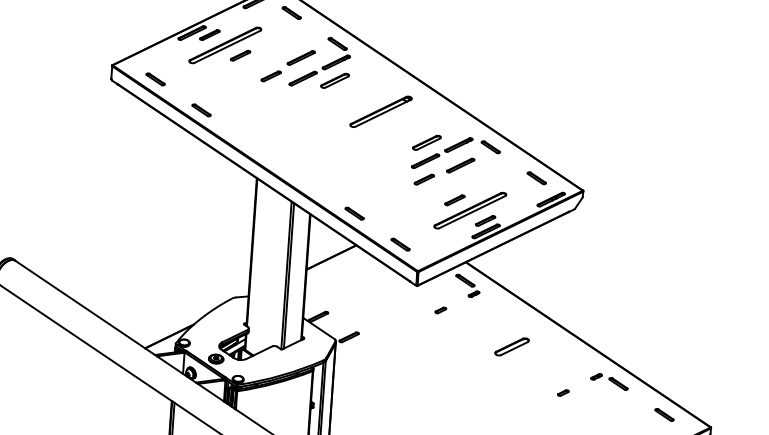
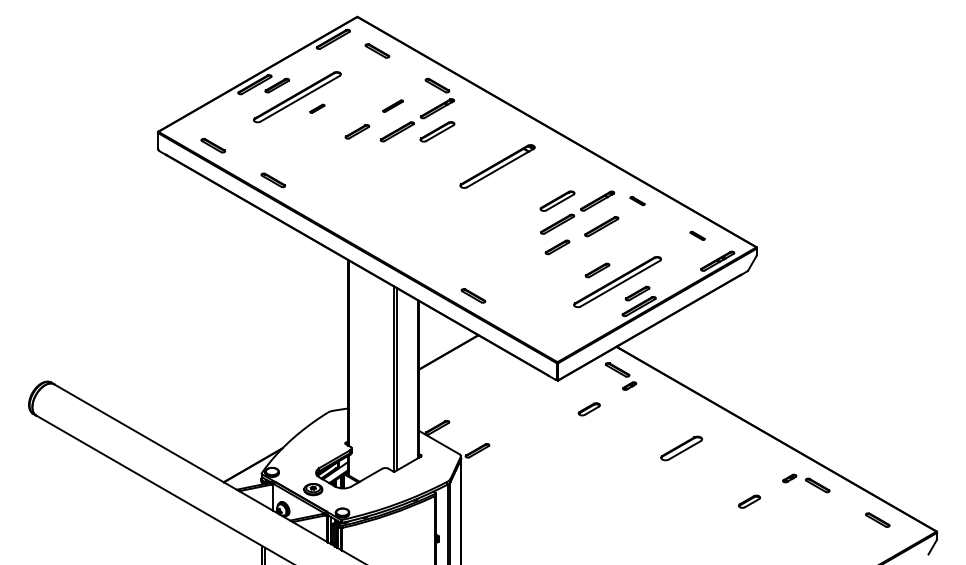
part: (240, 55) -> (317, 108), size x0.6
part: (300, 57) -> (392, 105), size x0.6
part: (490, 146) -> (637, 200), size x0.6
part: (536, 178) -> (697, 235), size x0.6
part: (400, 244) -> (533, 330), removed
part: (440, 309) -> (589, 408), size x1.6
part: (563, 392) -> (749, 501), size x1.6

